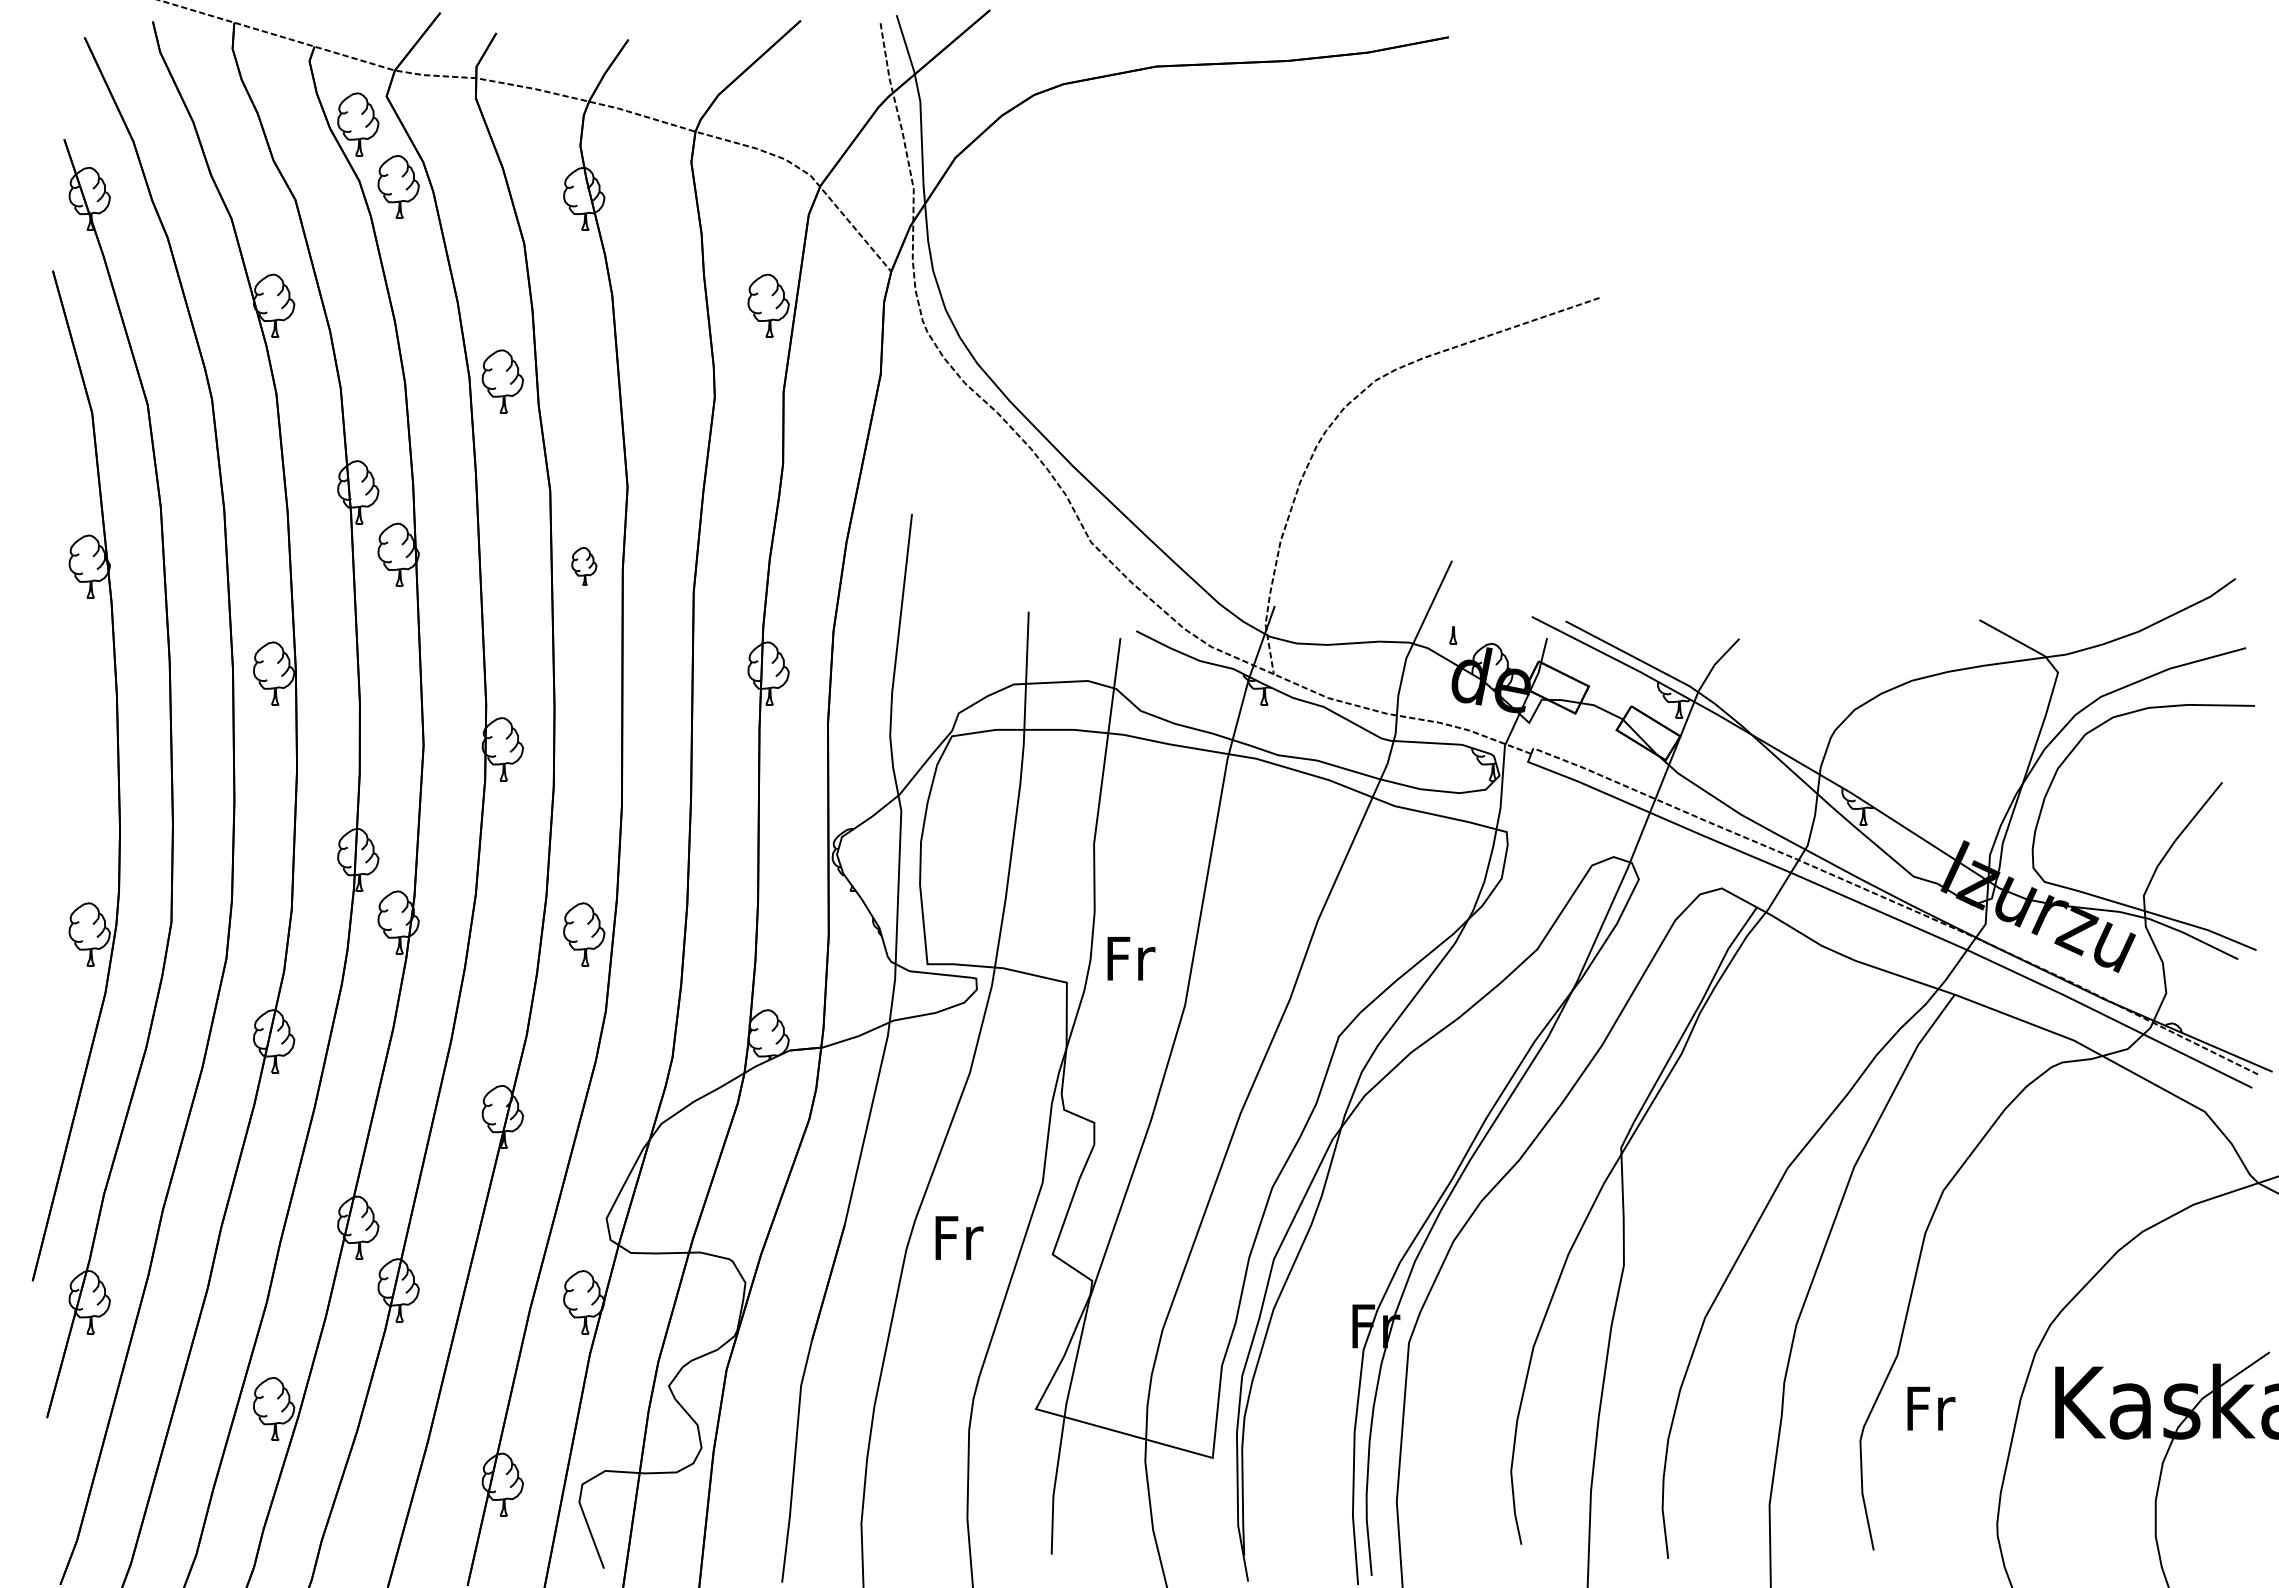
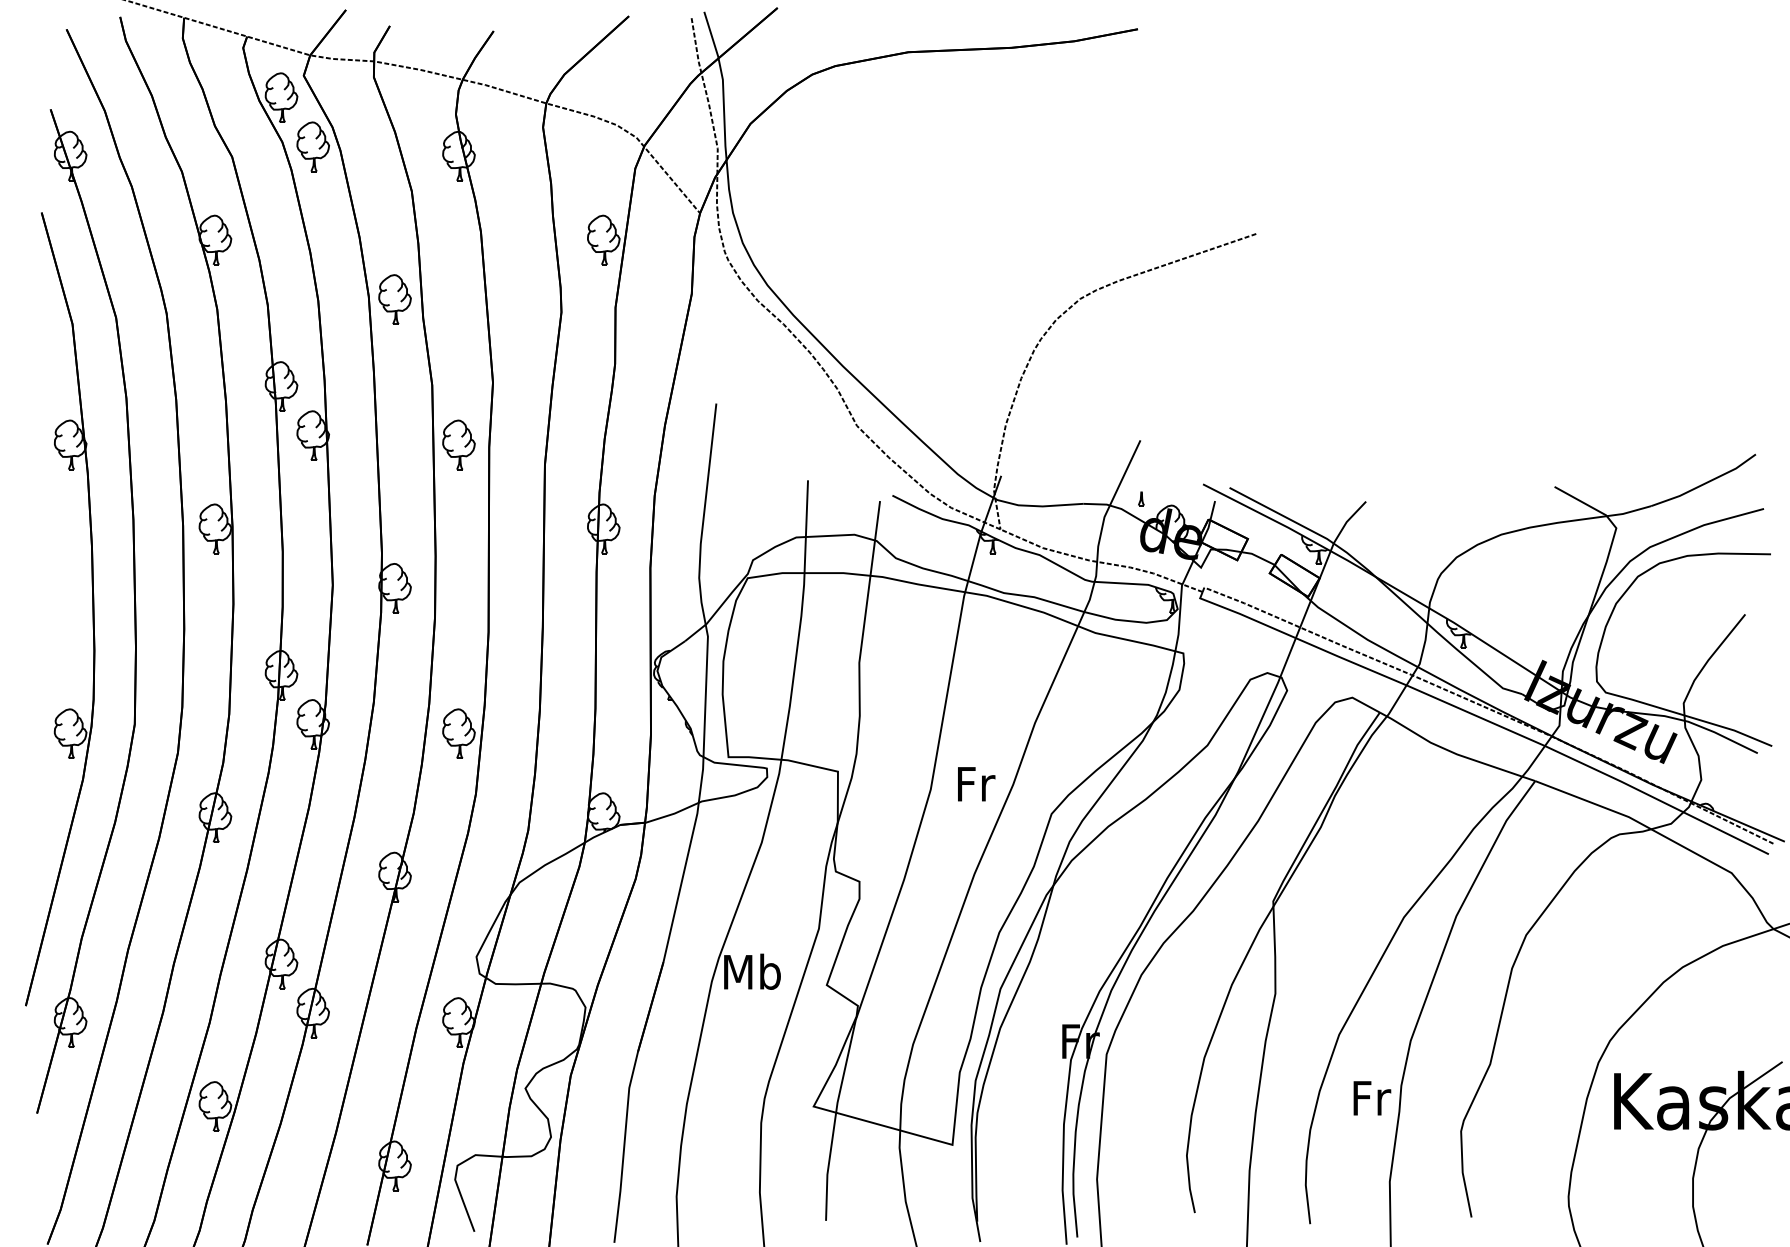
part: (584, 566) -> (459, 444), size x1.67
text: (1131, 958) -> (976, 784), moved
text: (957, 1237) -> (752, 971), Fr -> Mb
text: (1931, 1408) -> (1372, 1098), moved

